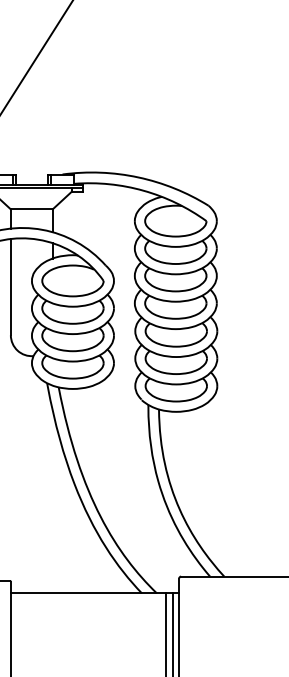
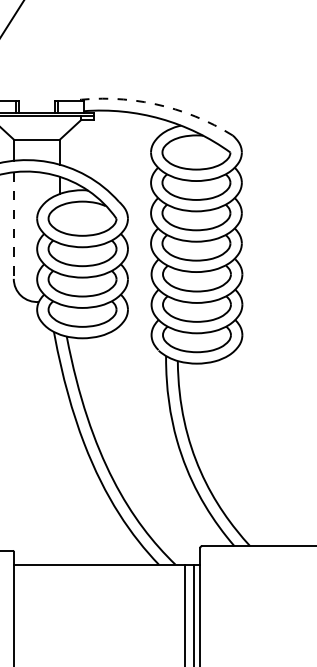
arc: (138, 177) -> (155, 104), solid -> dashed
line: (10, 287) -> (13, 225), solid -> dashed

